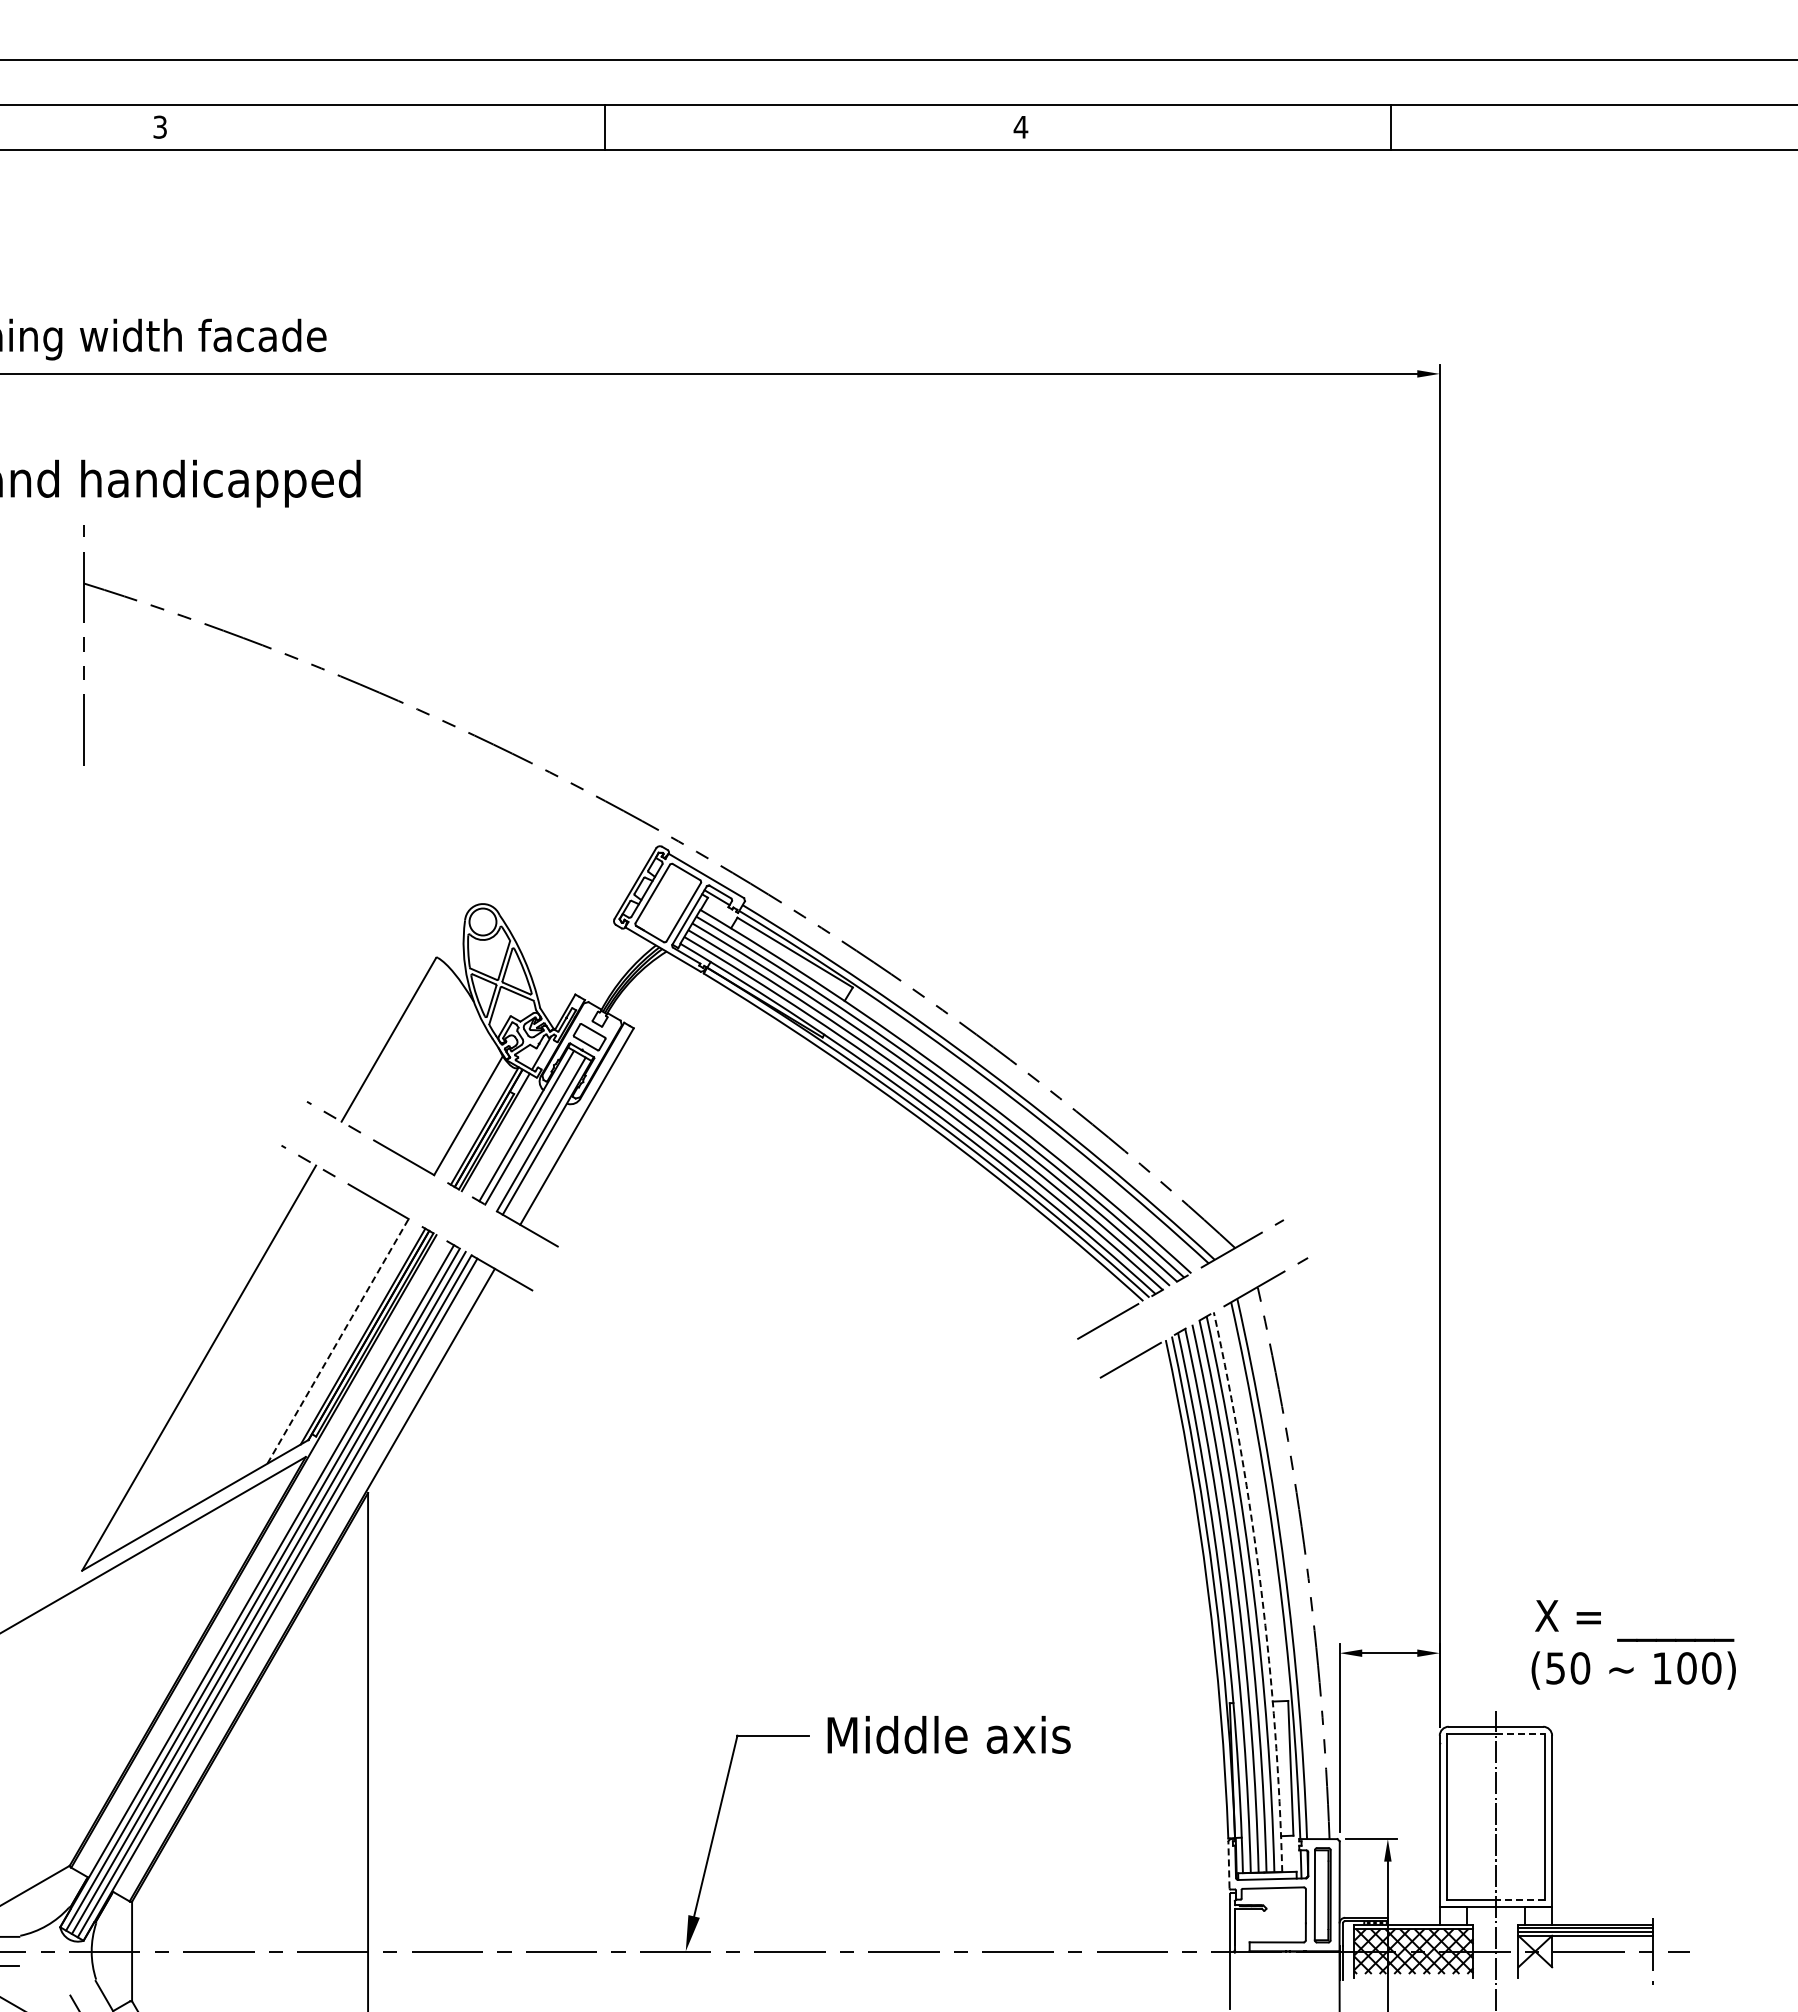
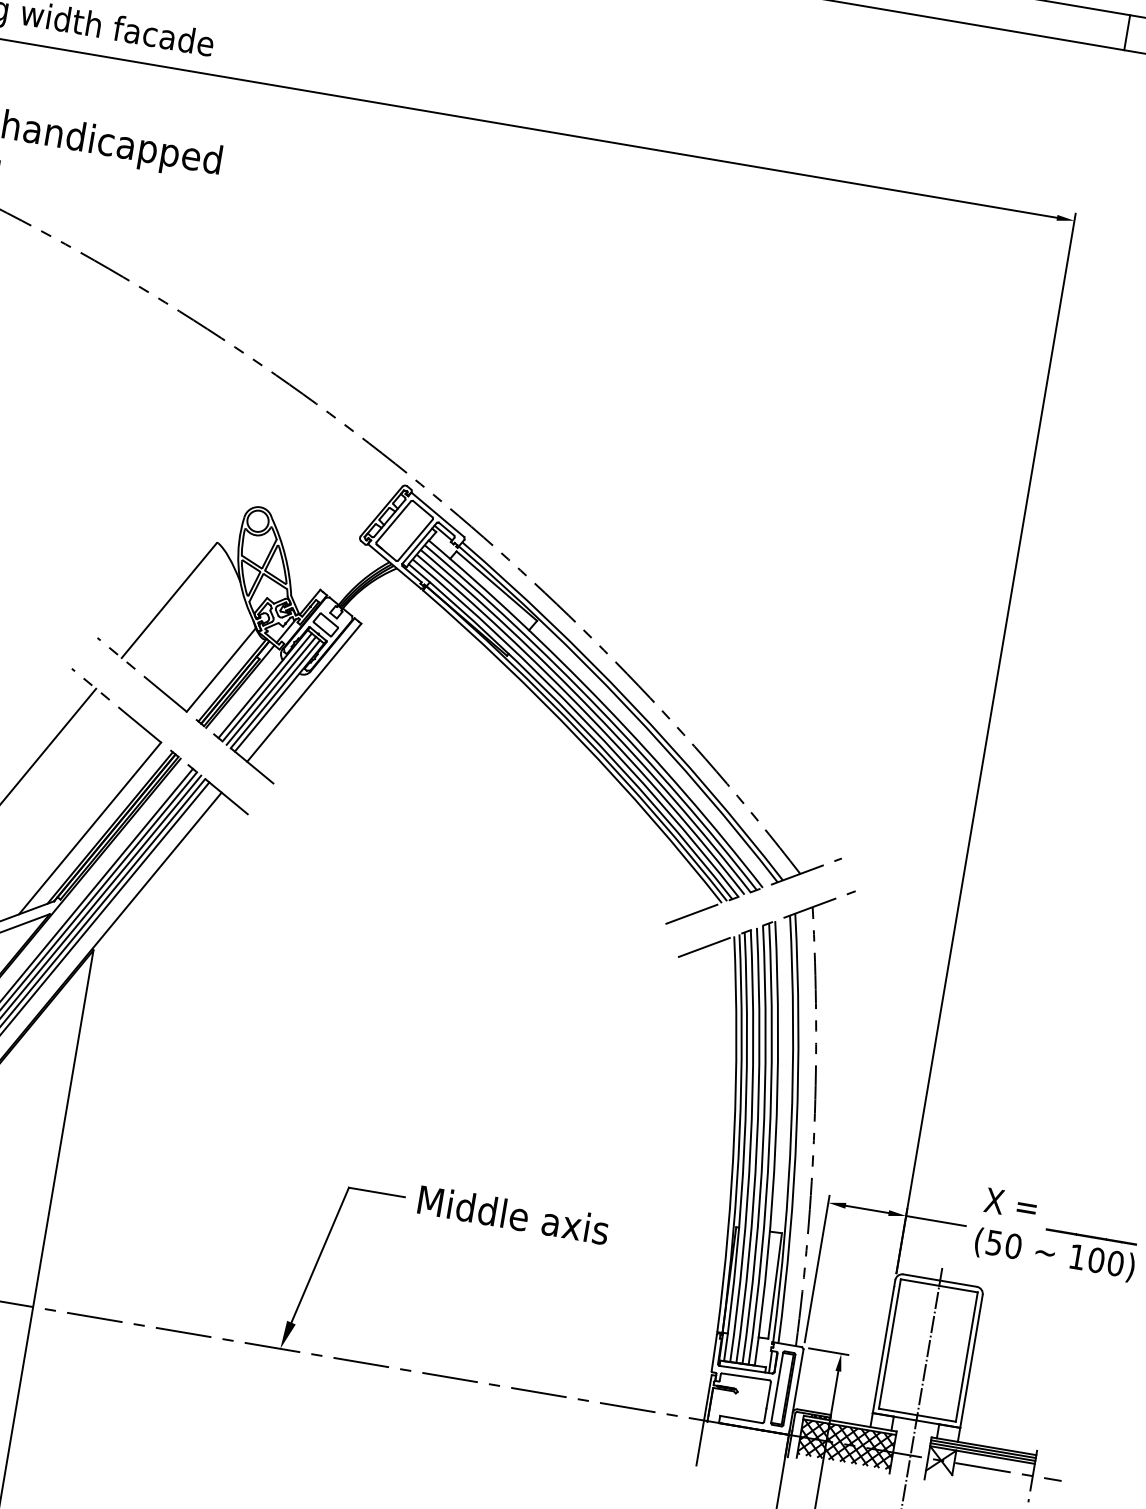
line: (1390, 127) -> (1126, 32), moved
line: (535, 1131) -> (271, 691), added
line: (338, 1340) -> (90, 827), dashed -> solid
arc: (1261, 1590) -> (775, 1143), dashed -> solid
line: (1477, 1653) -> (935, 1221), added
line: (1520, 1733) -> (958, 1289), dashed -> solid
line: (1228, 1864) -> (713, 1352), dashed -> solid
line: (1520, 1899) -> (936, 1418), dashed -> solid

